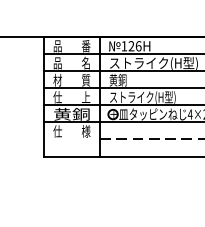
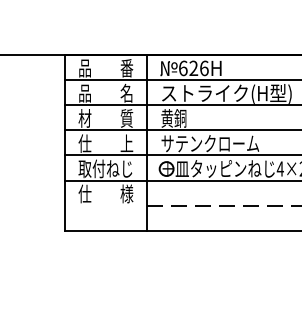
text: (124, 46) -> (183, 68), 126H -> 626H
text: (142, 97) -> (209, 143), ストライク(H型) -> サテンクローム
text: (71, 114) -> (105, 168), 黄銅 -> 取付ねじ

